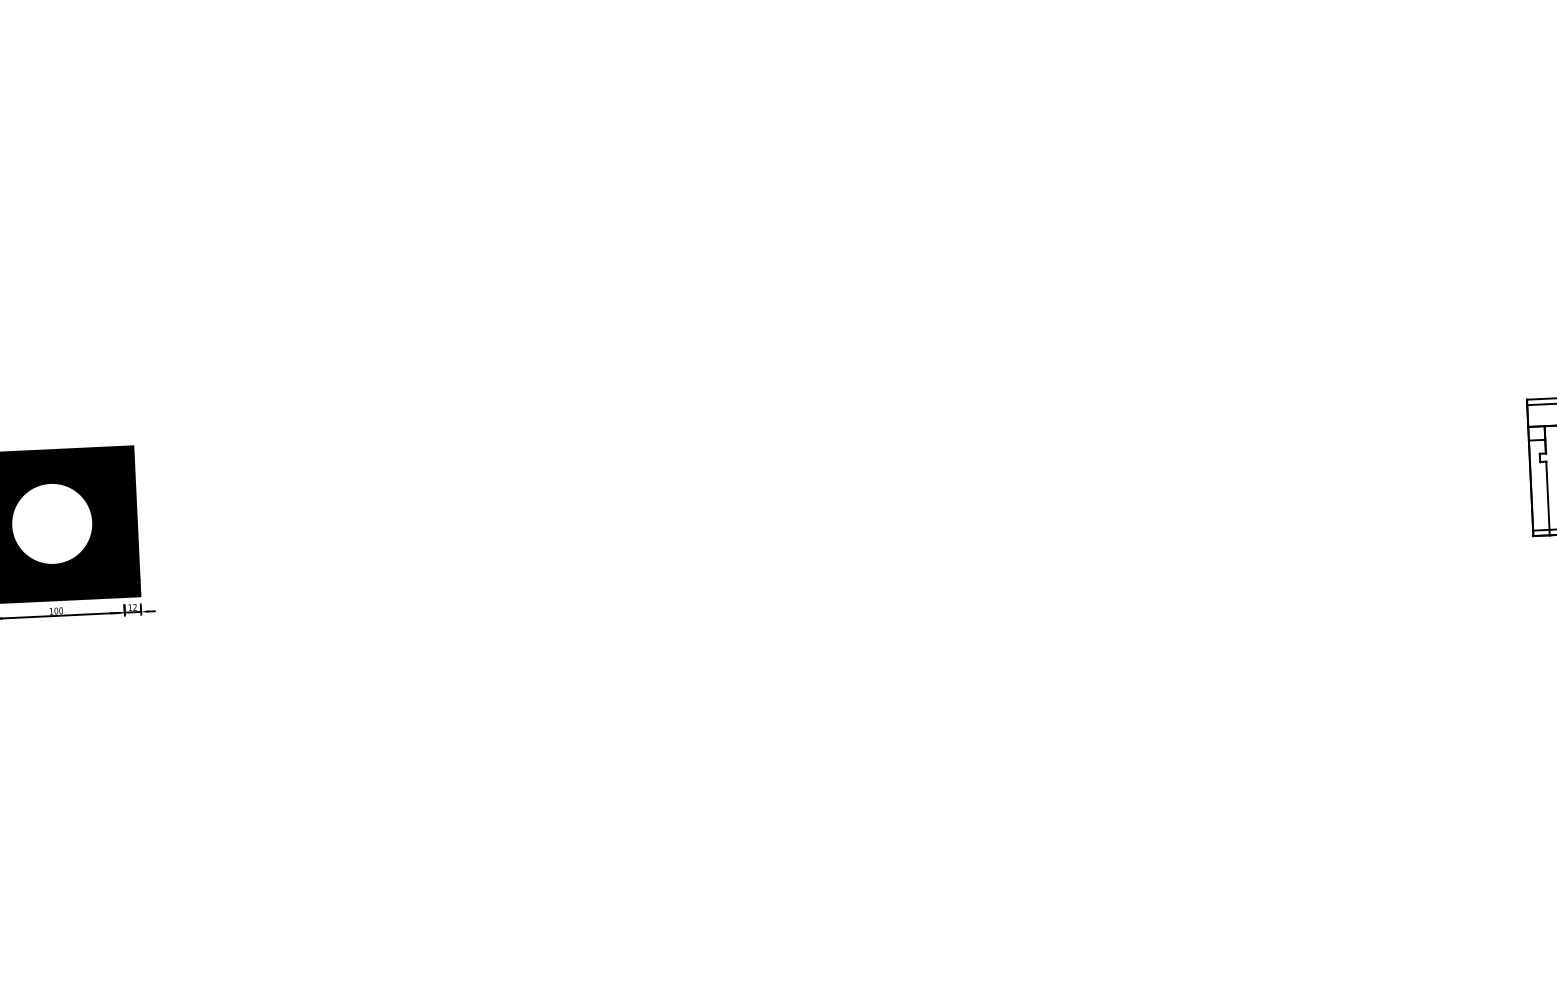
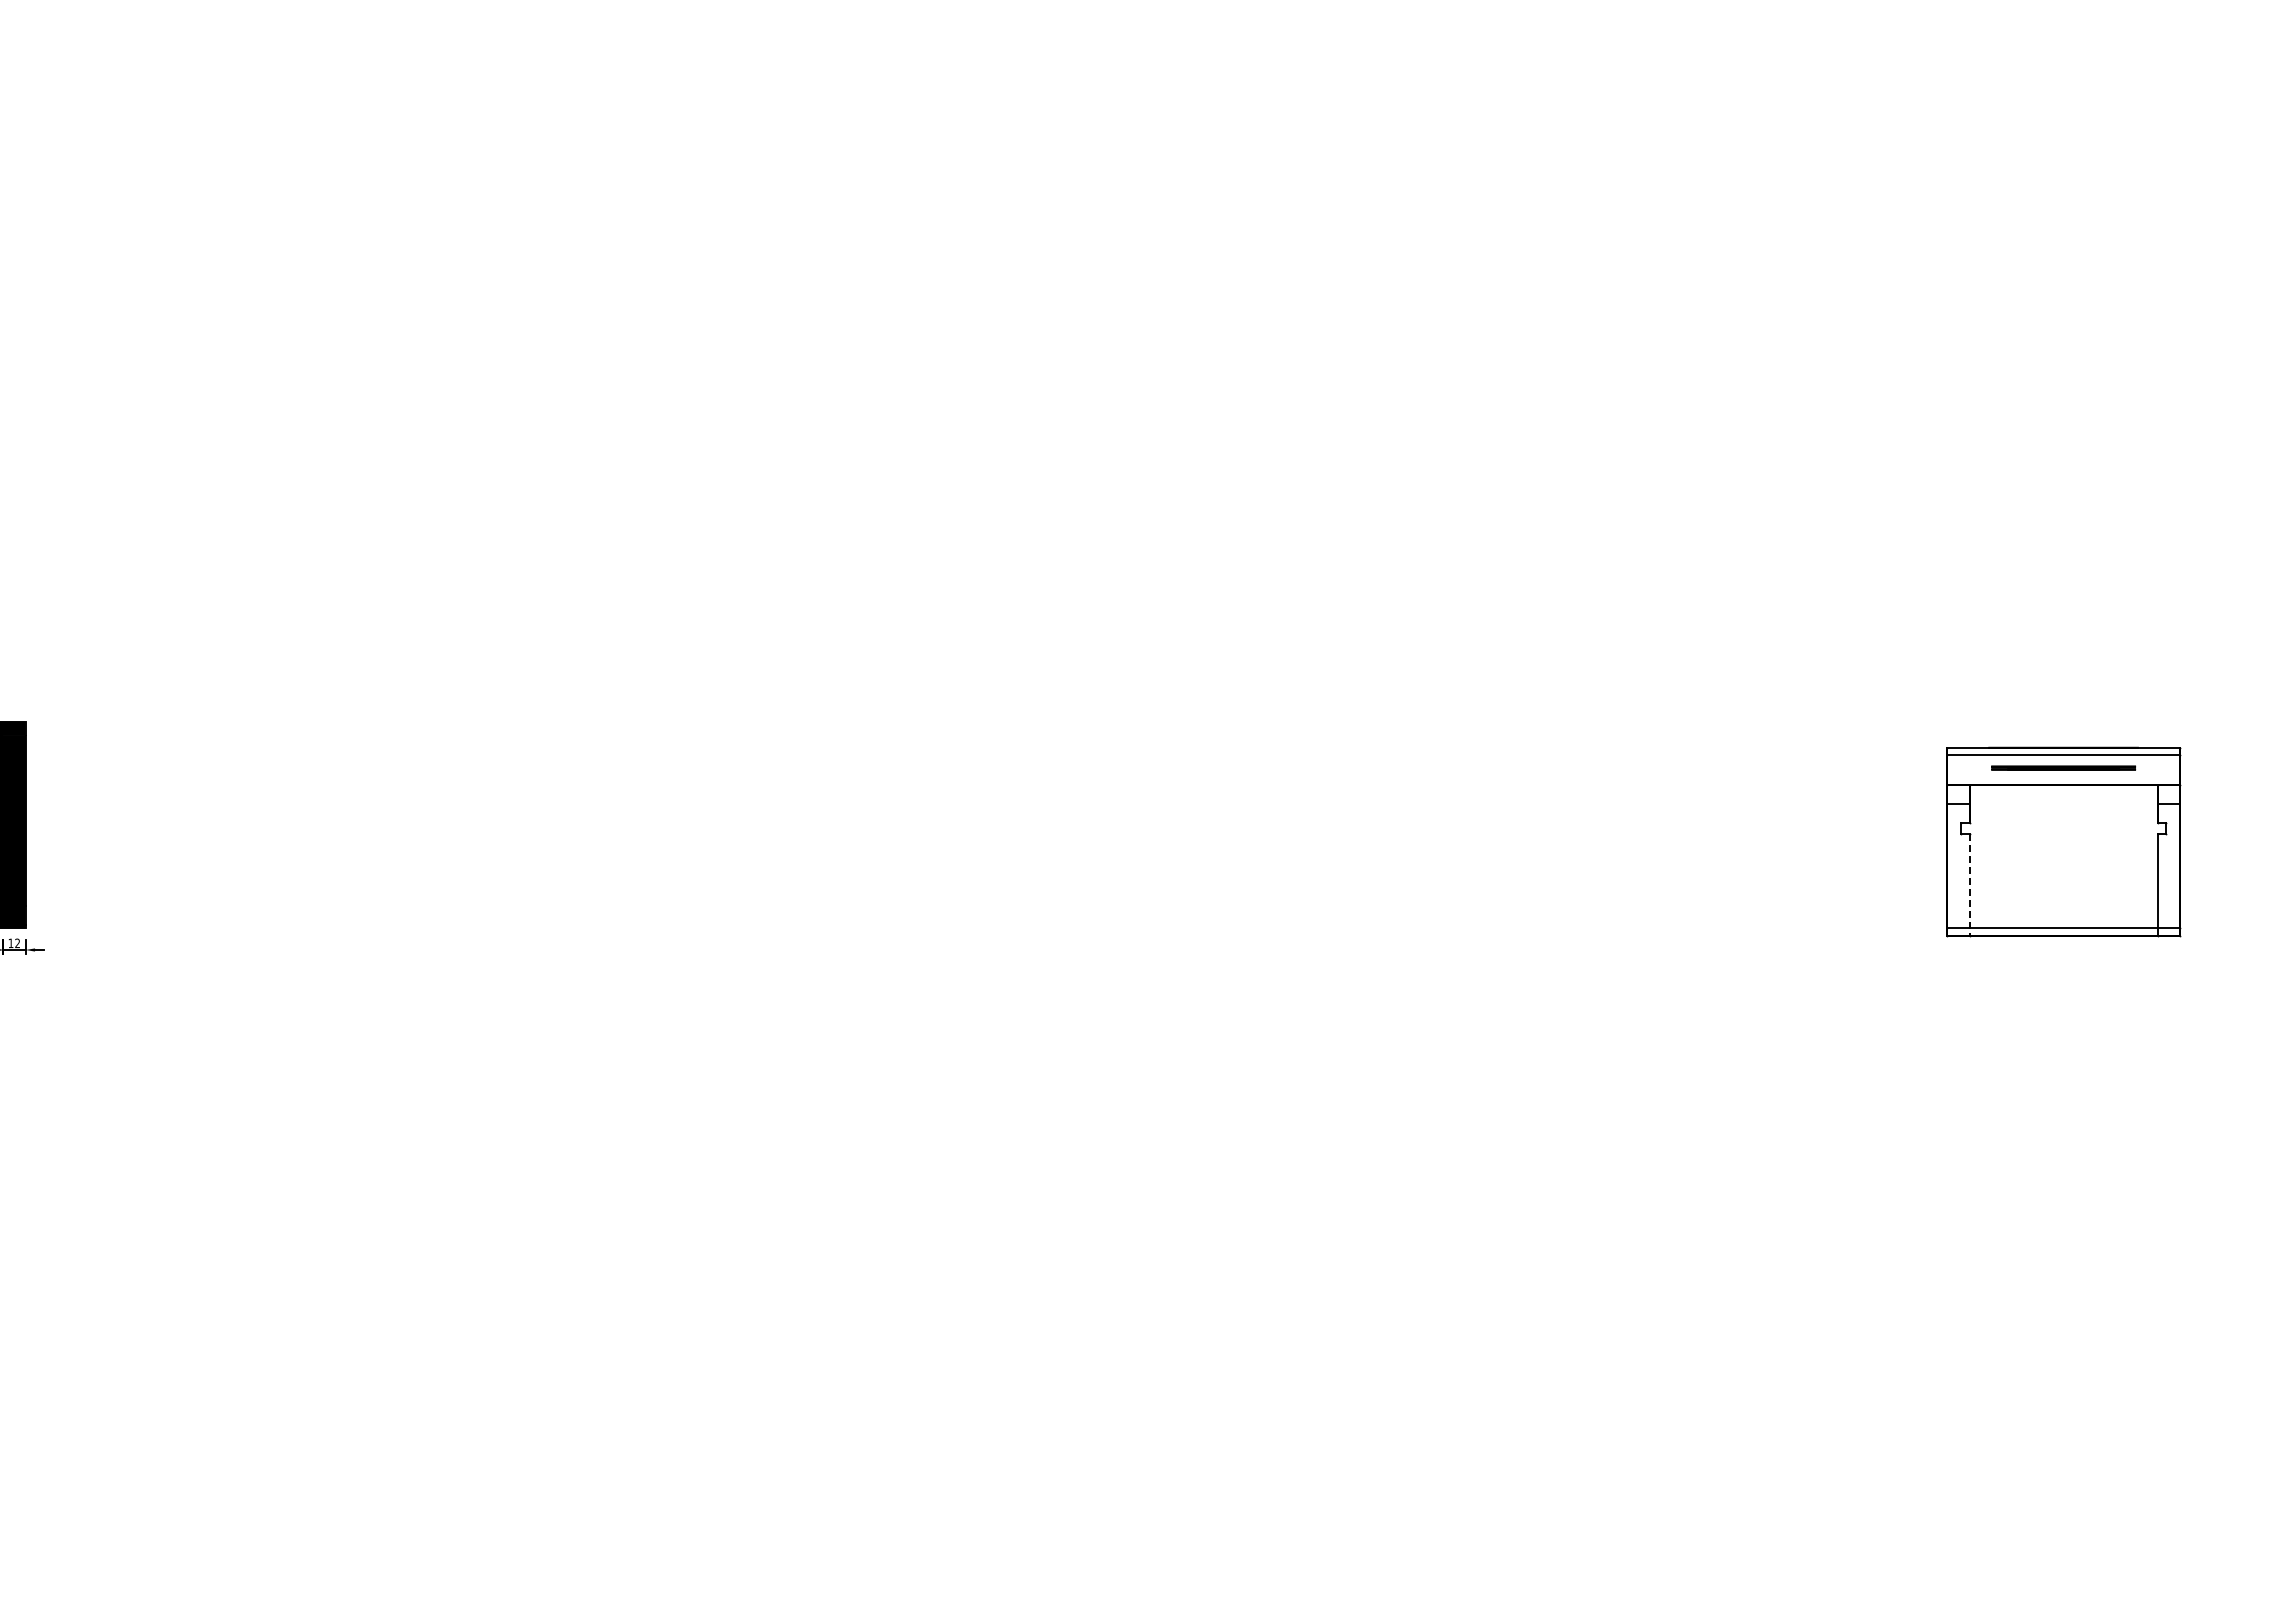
line: (1548, 498) -> (1969, 885), solid -> dashed

